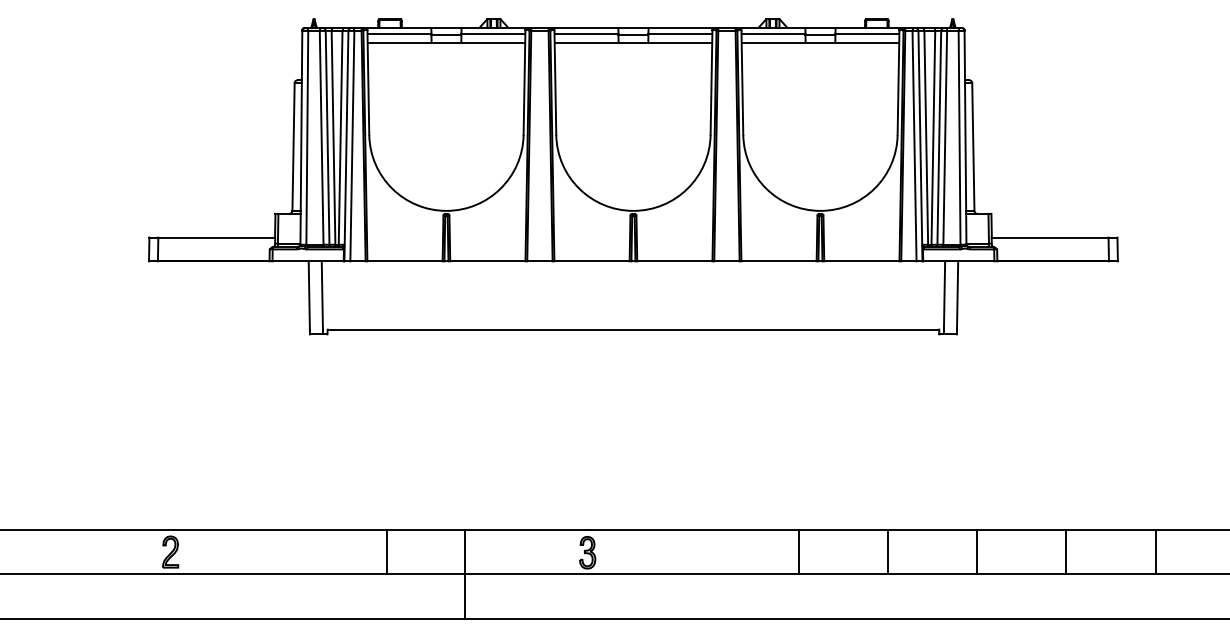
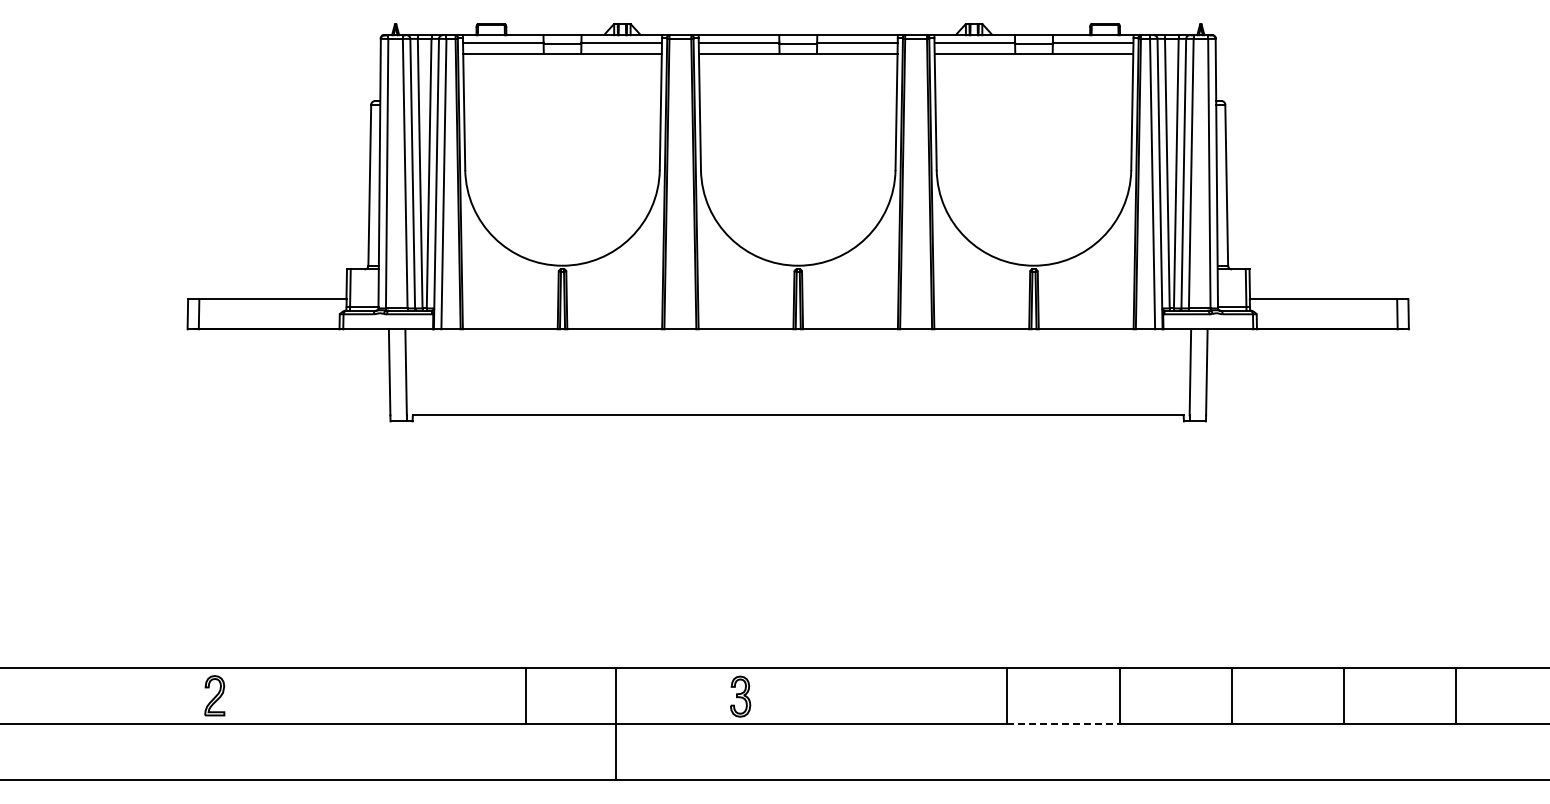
line: (387, 551) -> (526, 695), moved
line: (465, 574) -> (616, 723), moved
line: (843, 574) -> (1063, 723), solid -> dashed

